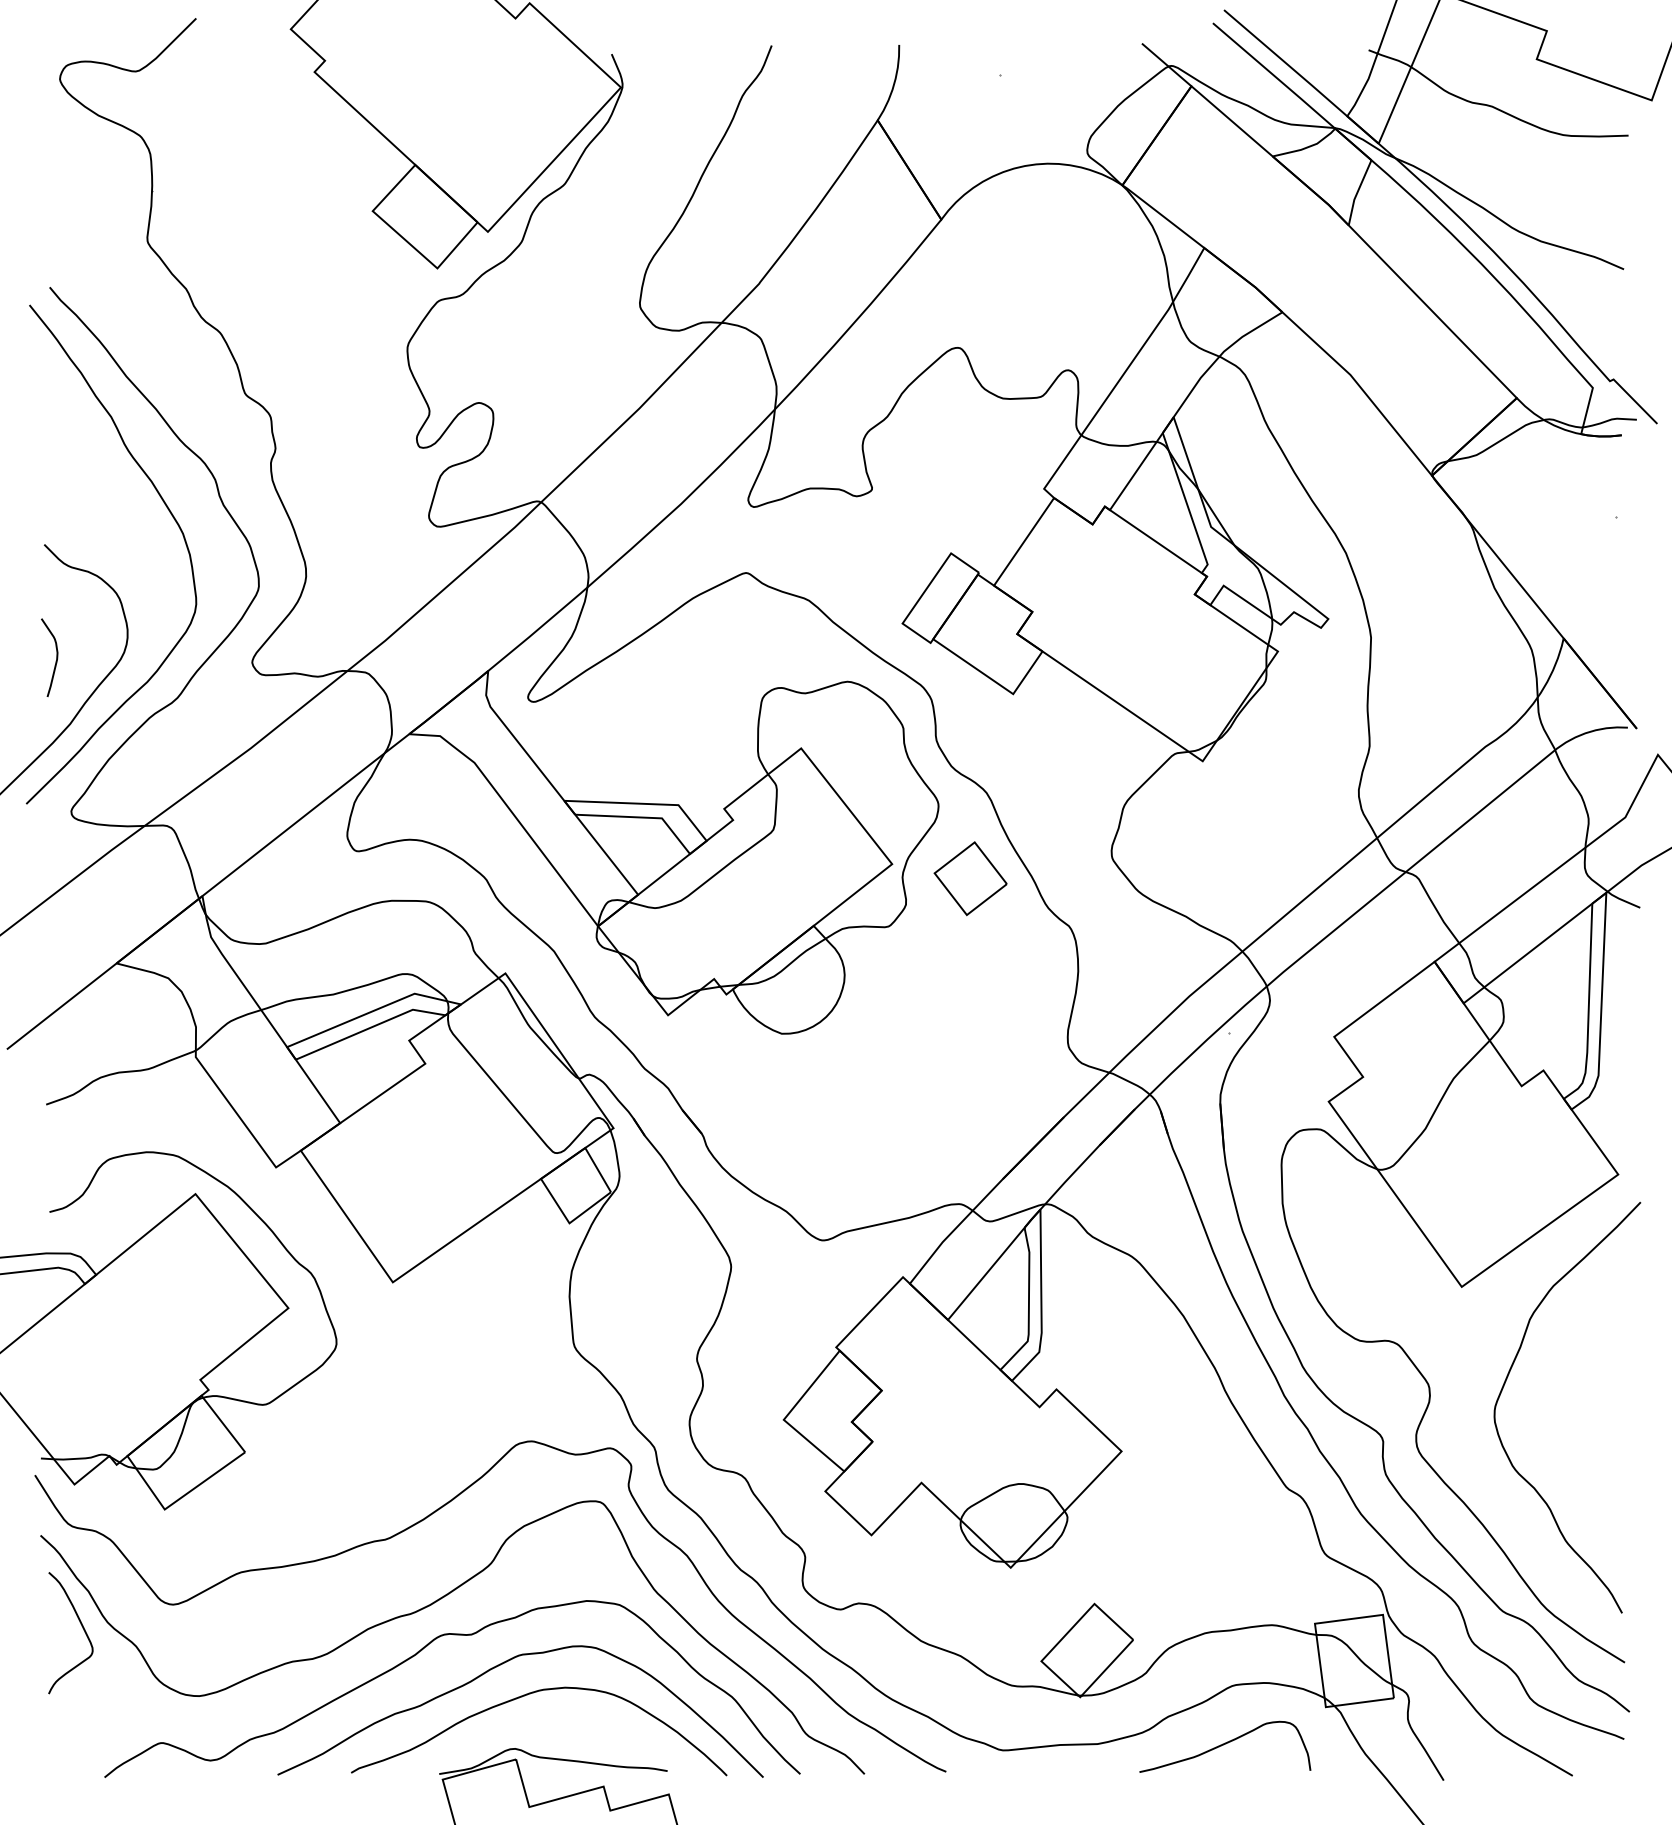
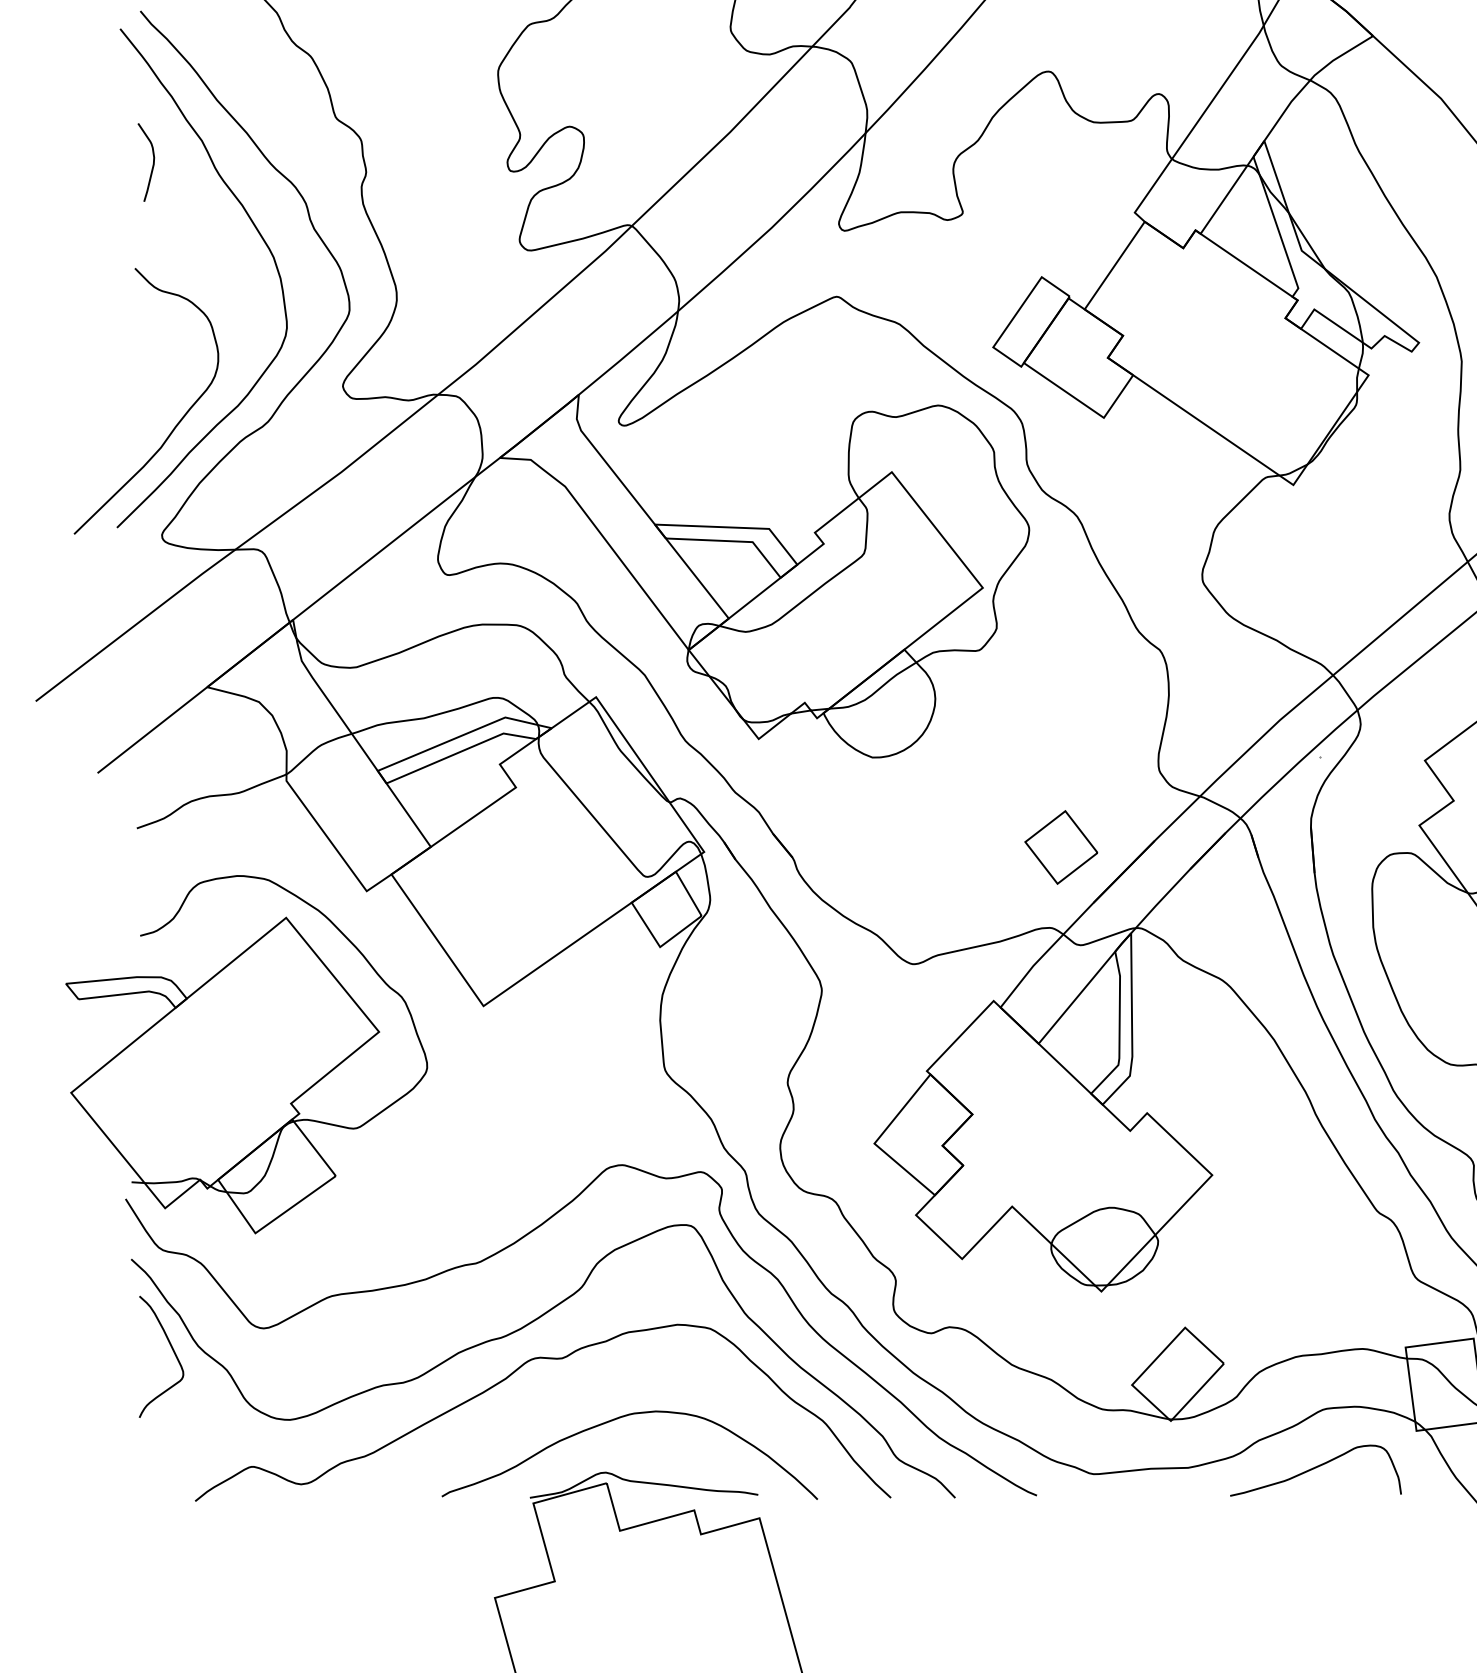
curve: (56, 657) -> (153, 162), moved
part: (970, 878) -> (1061, 847), moved
curve: (498, 1666) -> (589, 1390), removed

